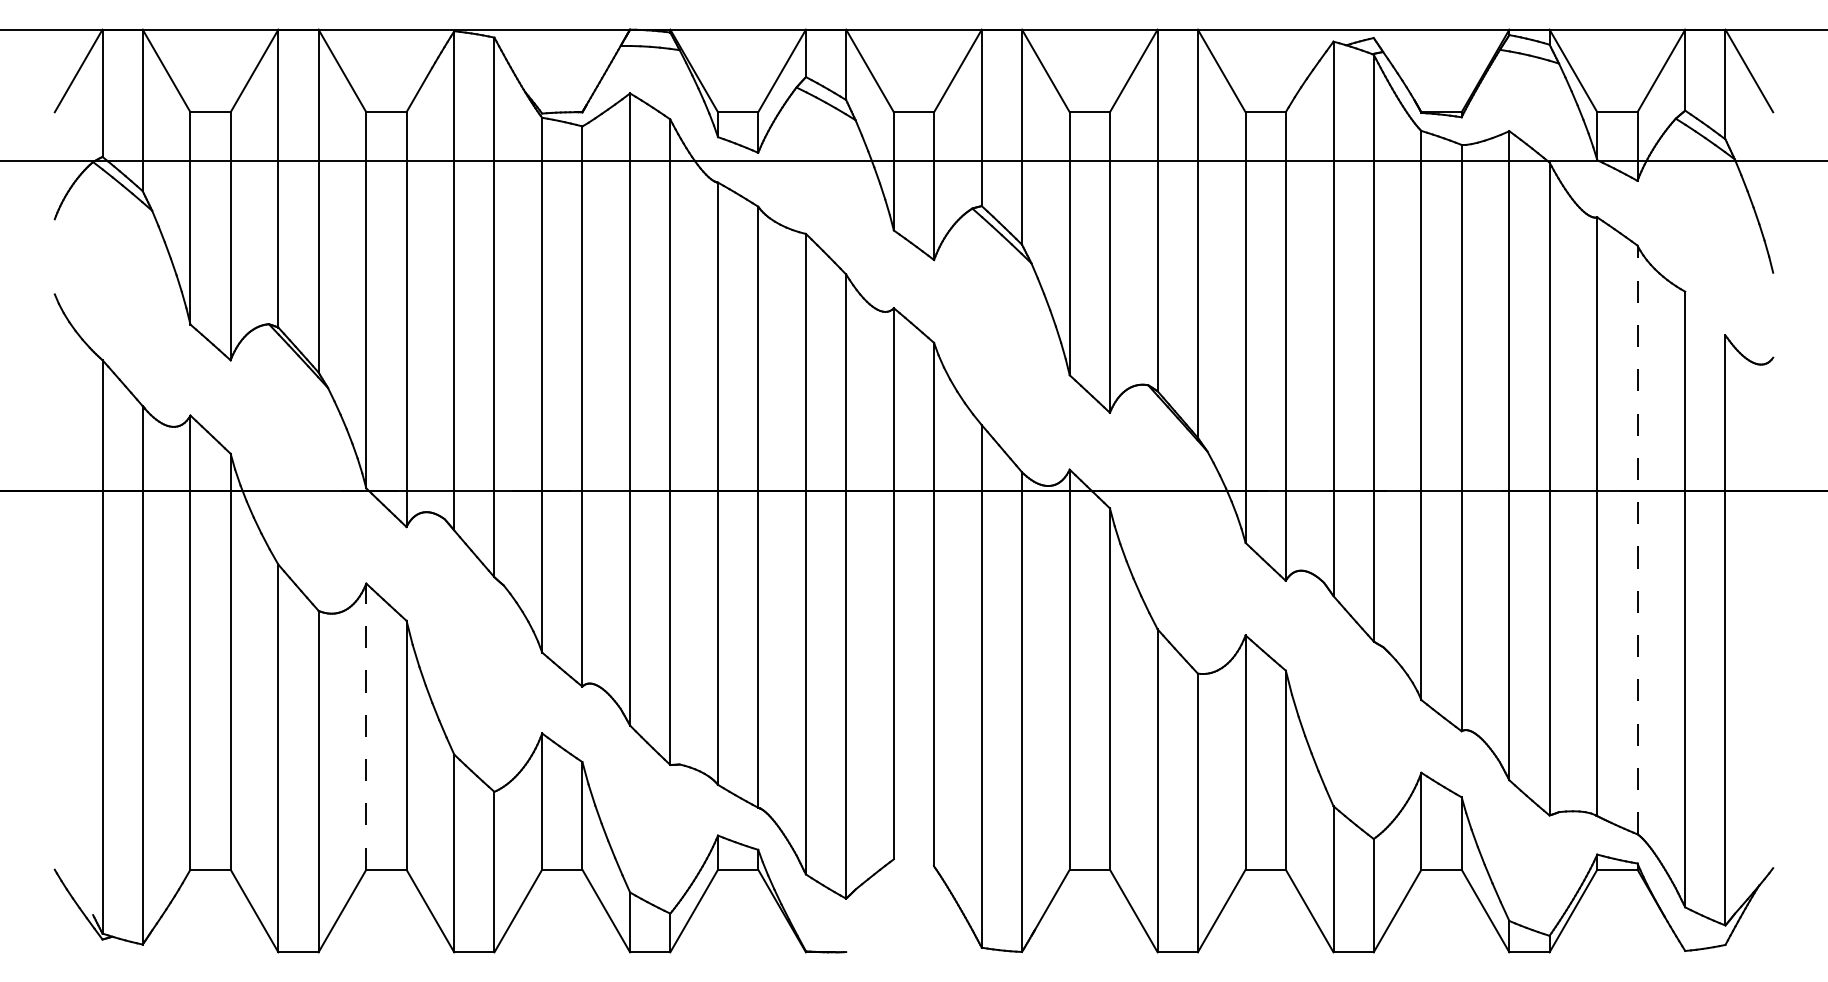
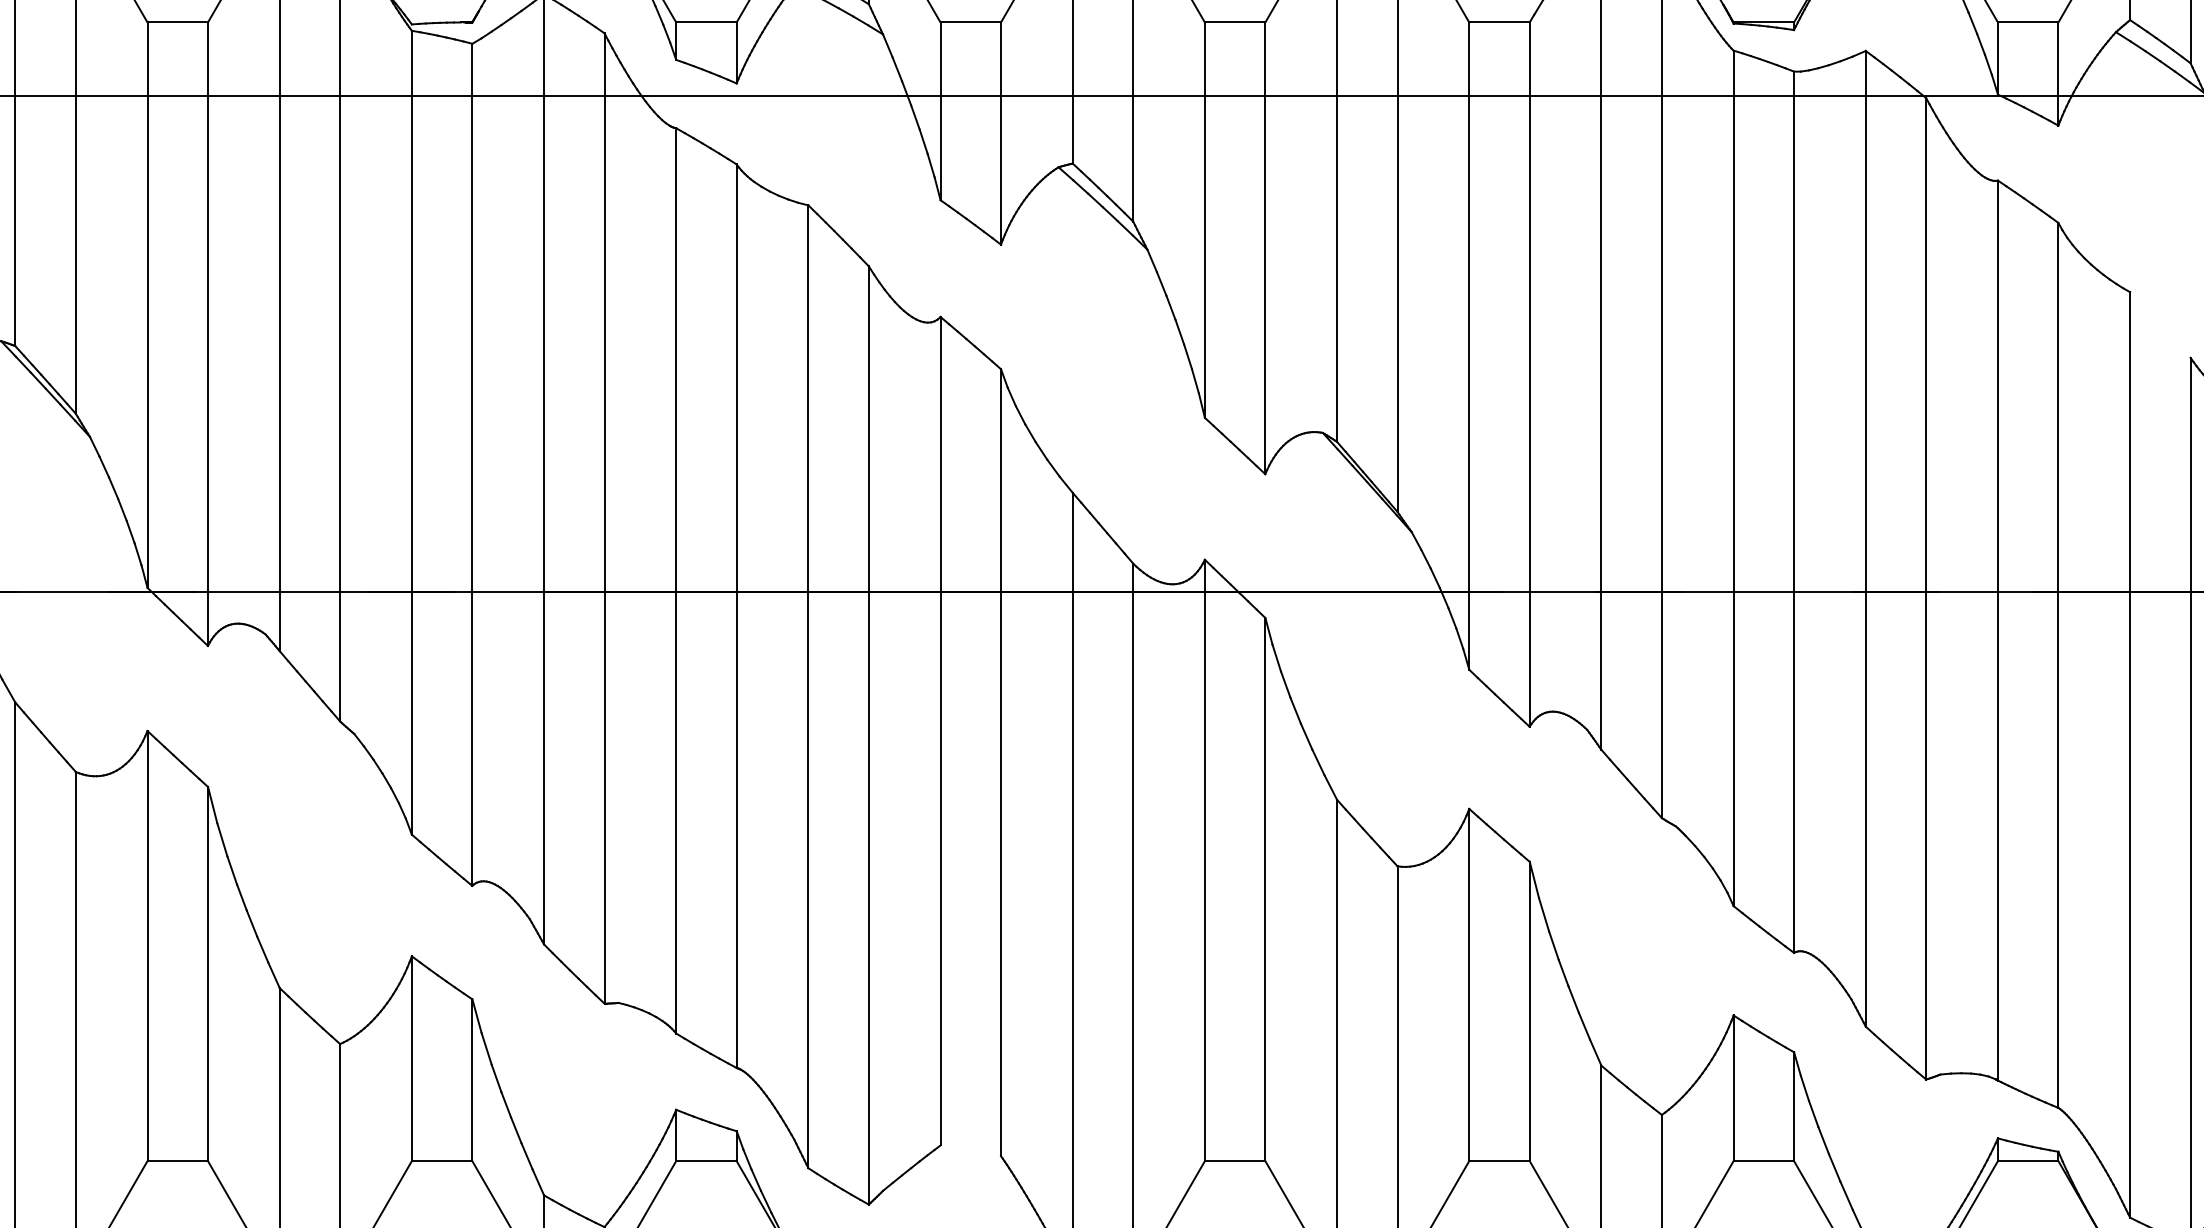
line: (1637, 539) -> (2058, 664), dashed -> solid
line: (366, 726) -> (147, 945), dashed -> solid

